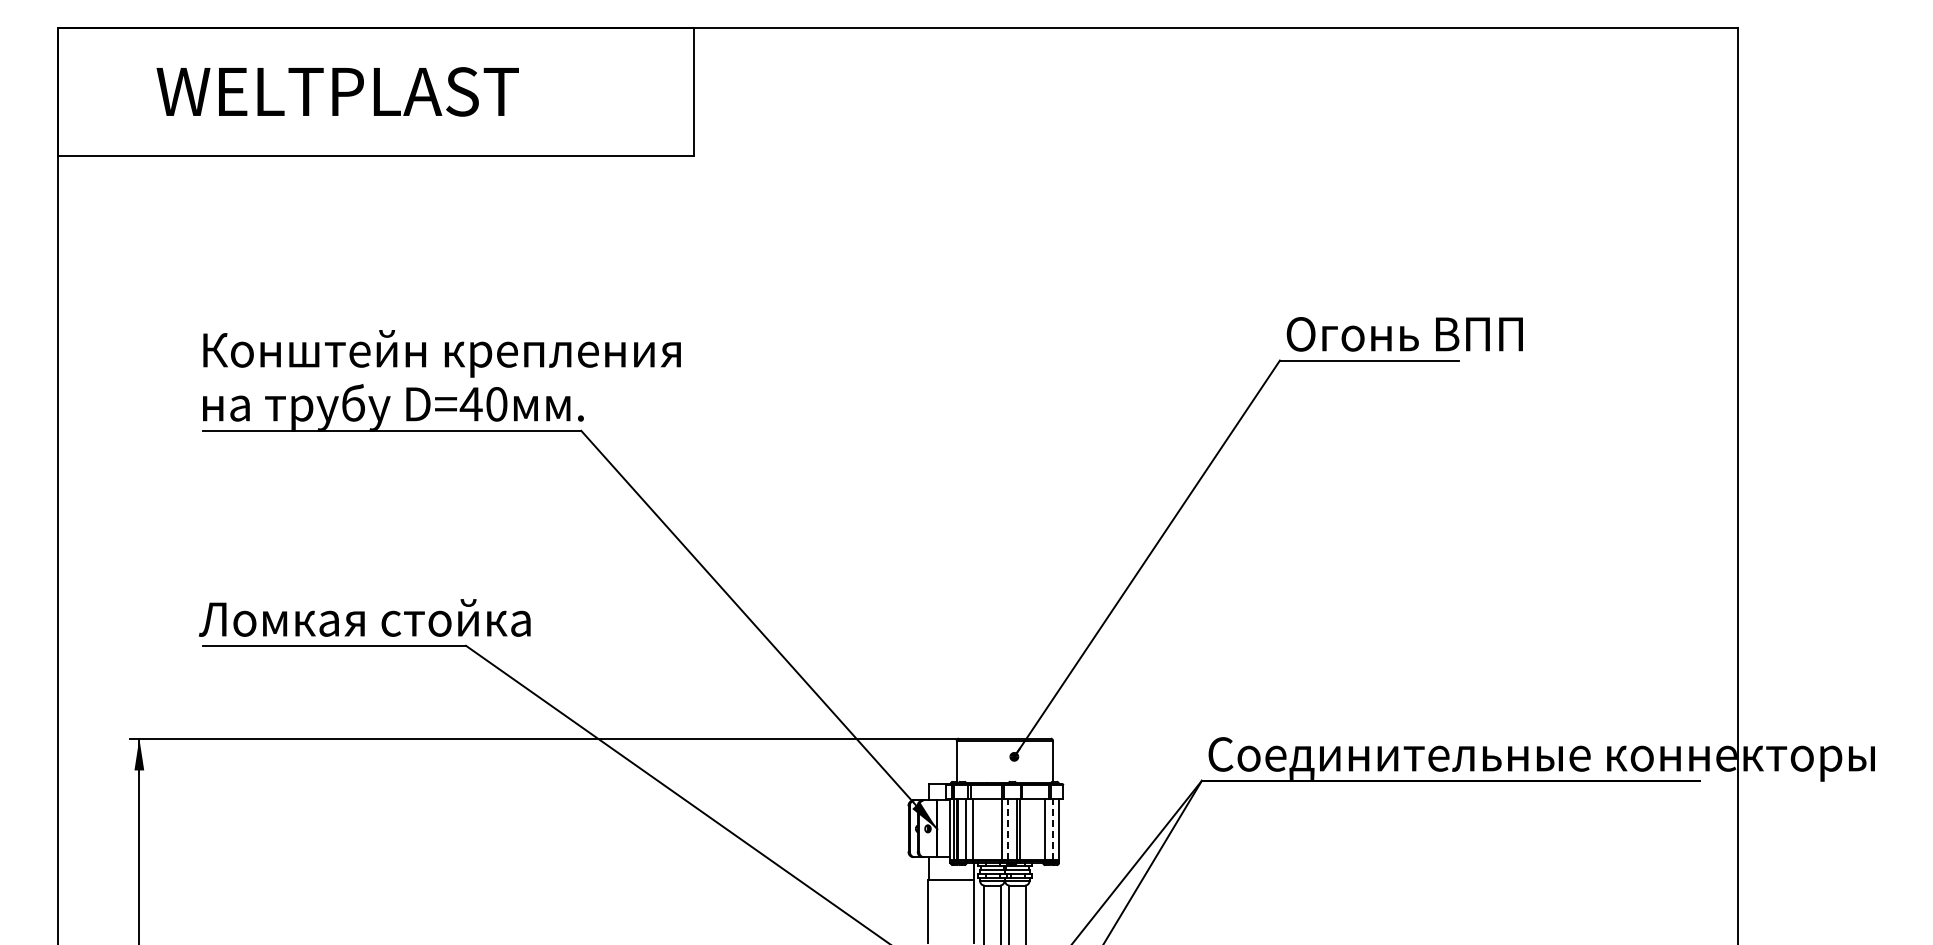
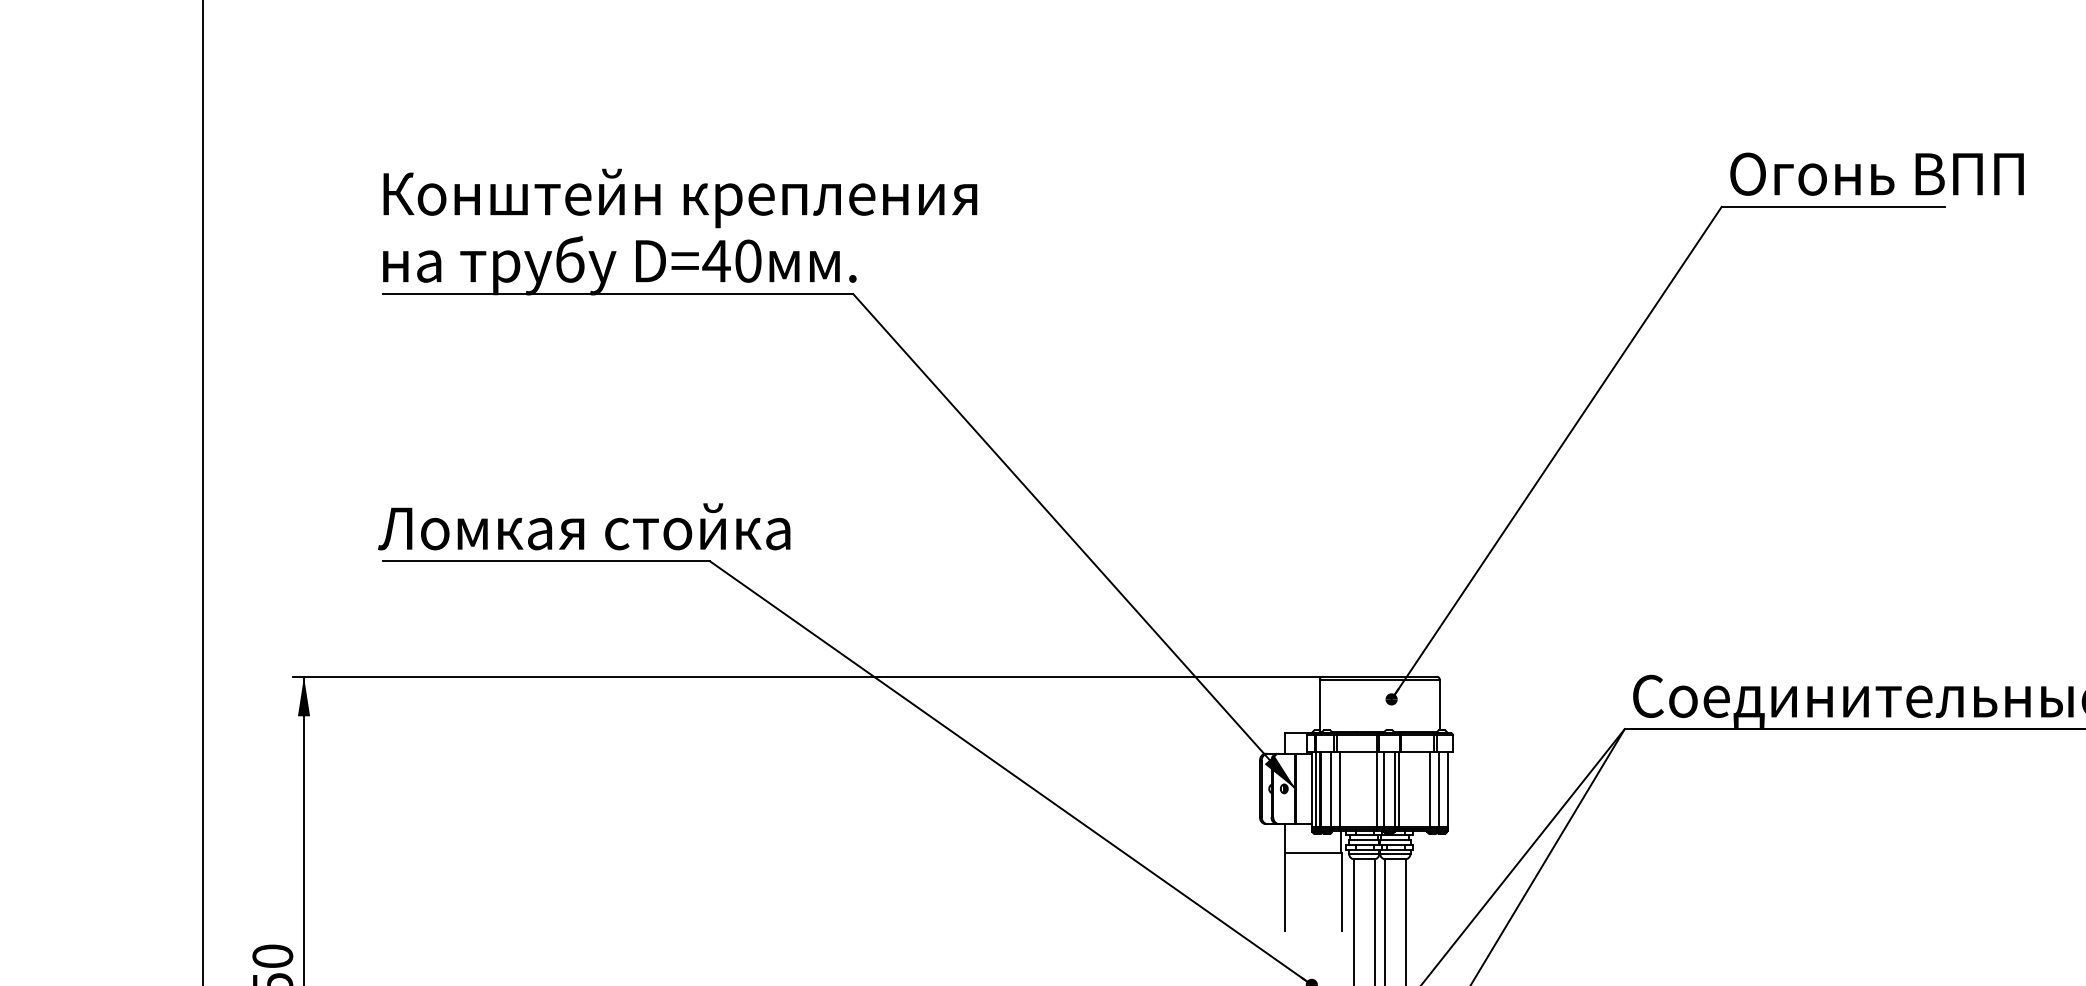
line: (1007, 828) -> (1383, 788), dashed -> solid
line: (1052, 828) -> (1439, 788), dashed -> solid

